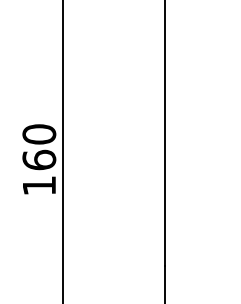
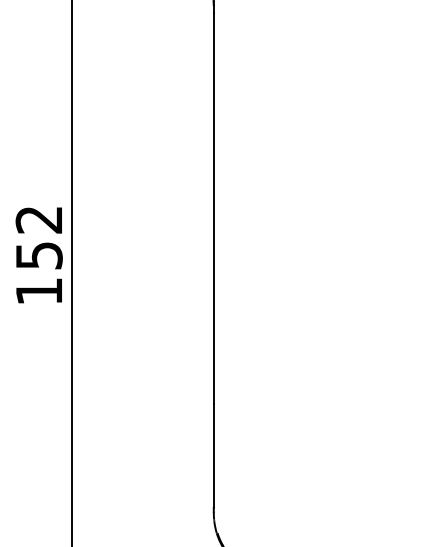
text: (38, 147) -> (38, 237), 160 -> 152

